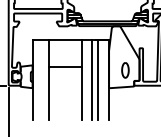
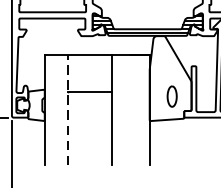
line: (49, 79) -> (67, 109), solid -> dashed
line: (92, 80) -> (126, 110), removed
line: (98, 80) -> (135, 110), removed

